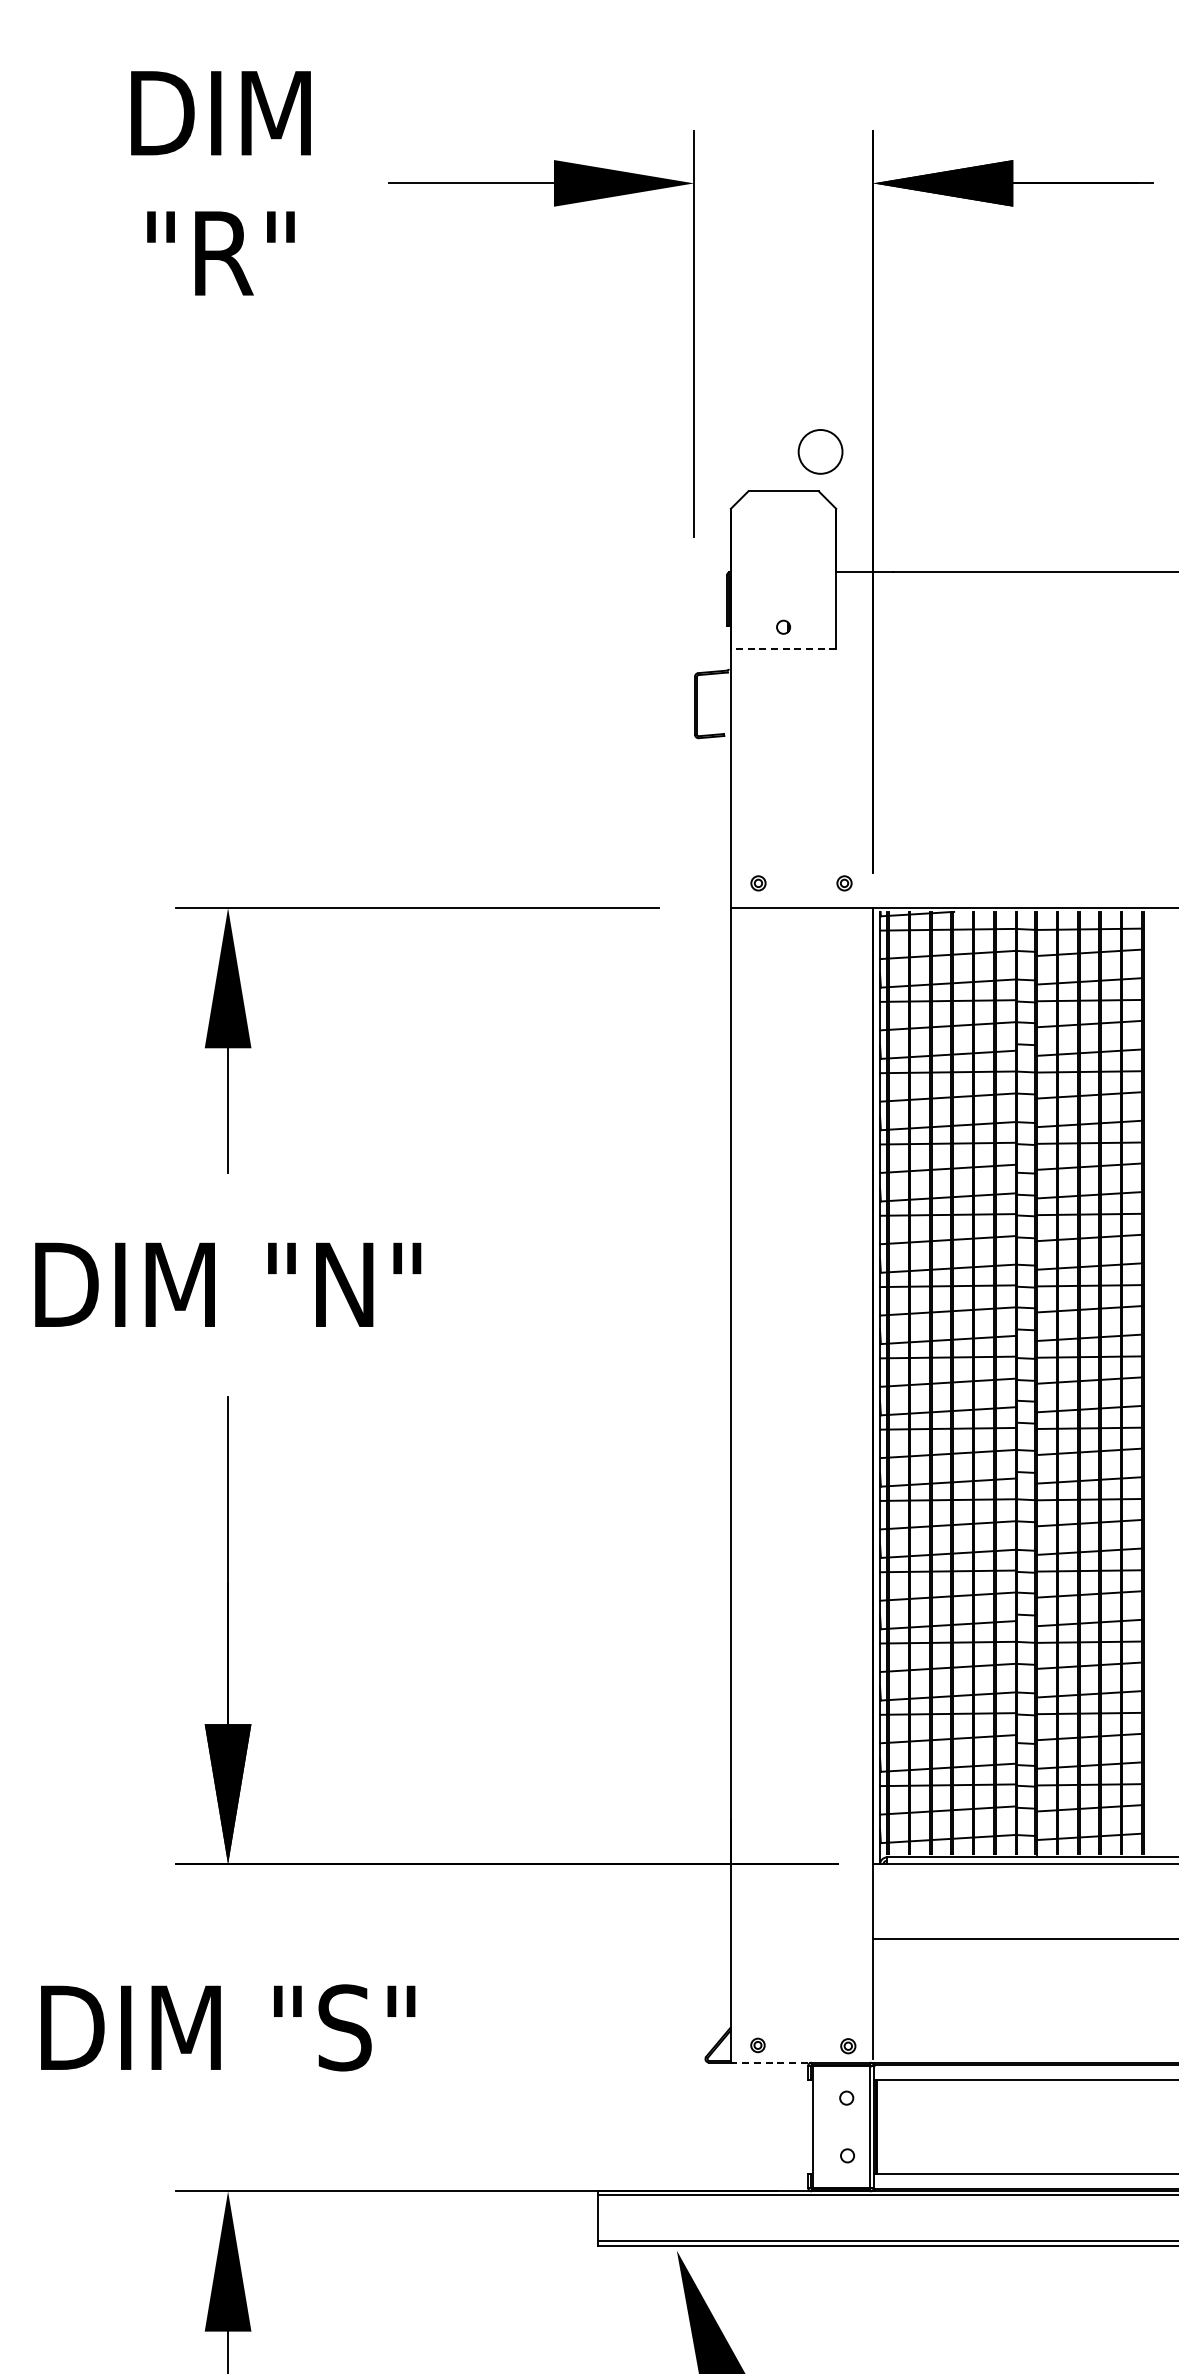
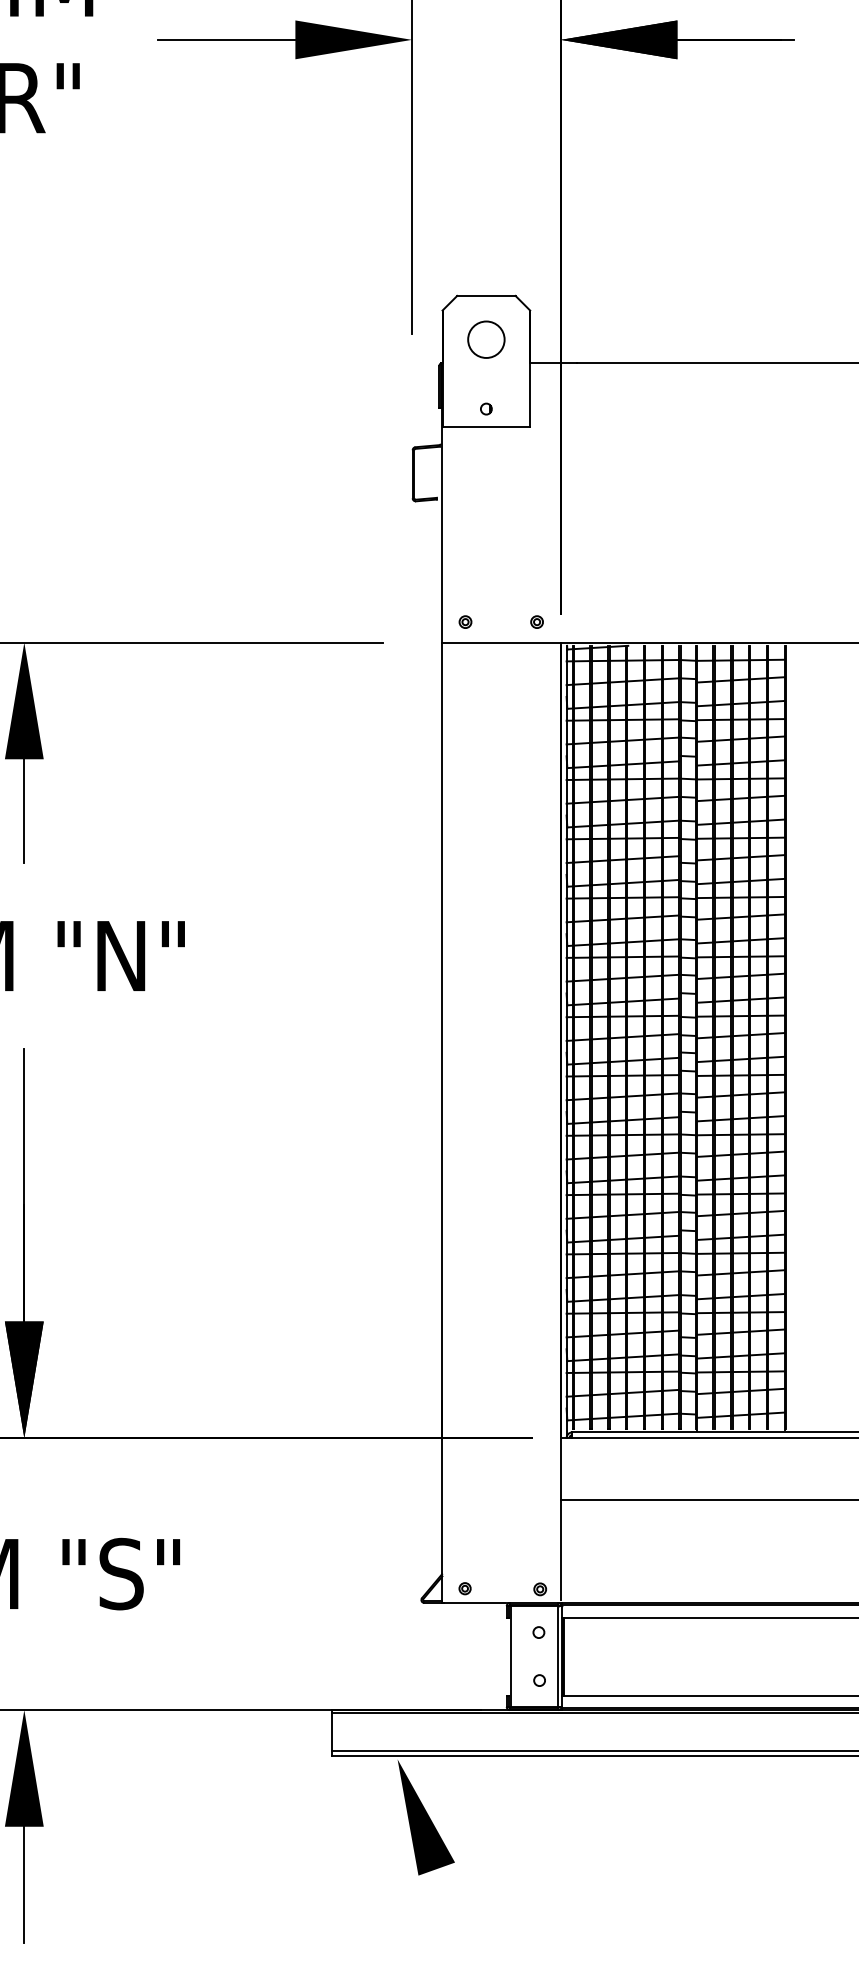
circle: (820, 451) -> (486, 339), moved
line: (783, 649) -> (486, 427), dashed -> solid
line: (768, 2062) -> (473, 1602), dashed -> solid

